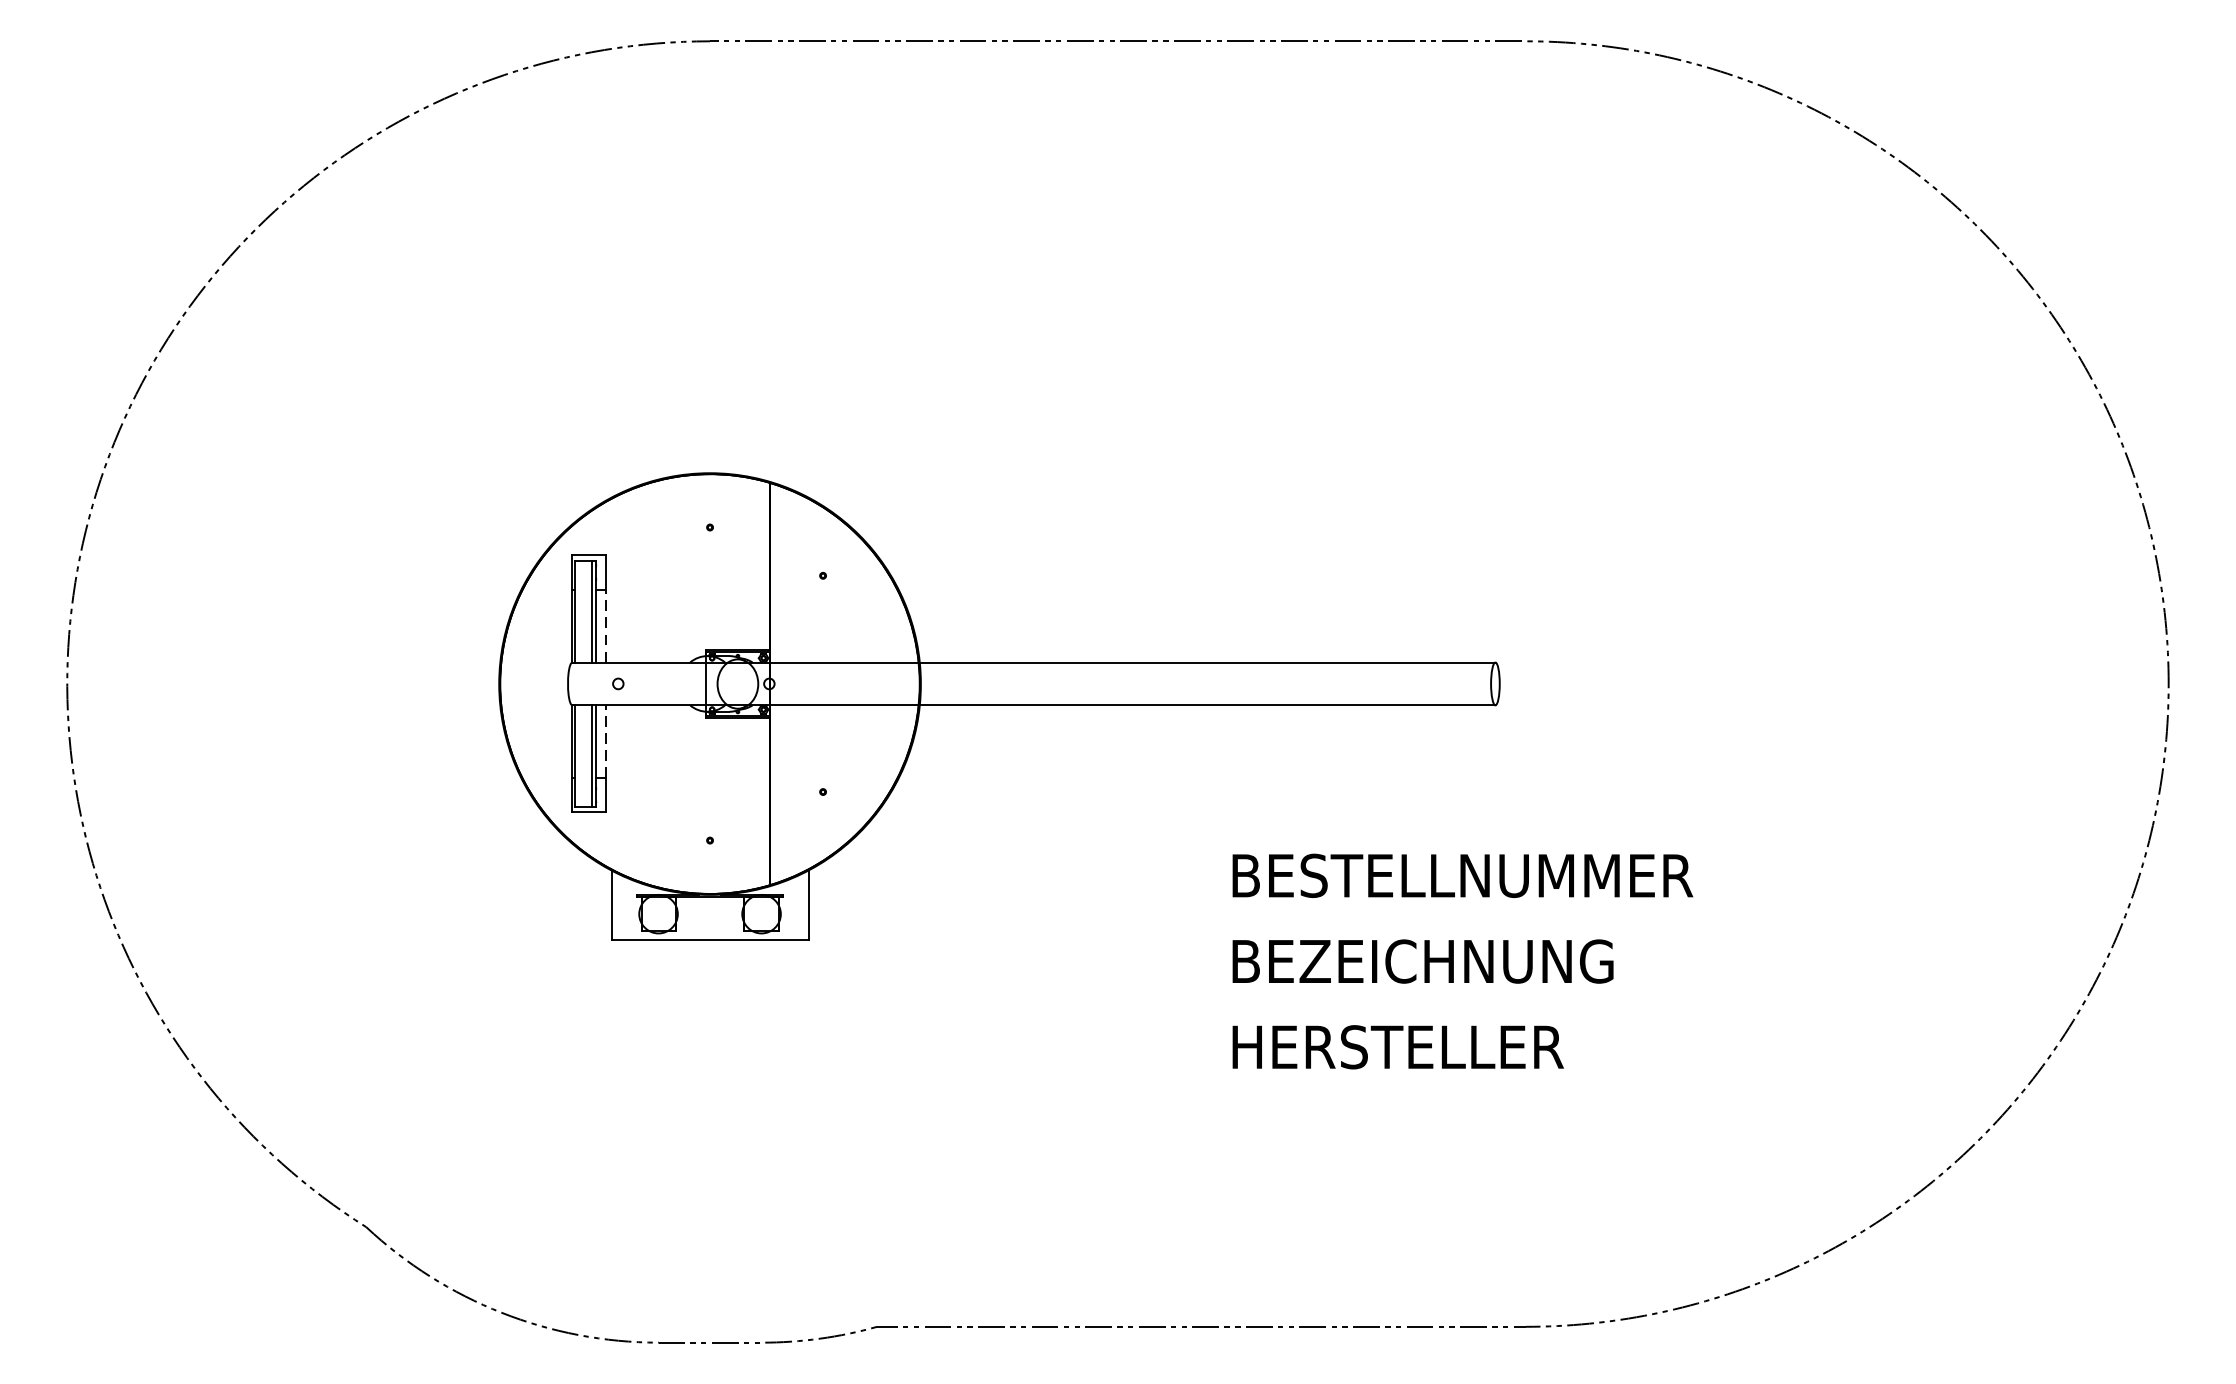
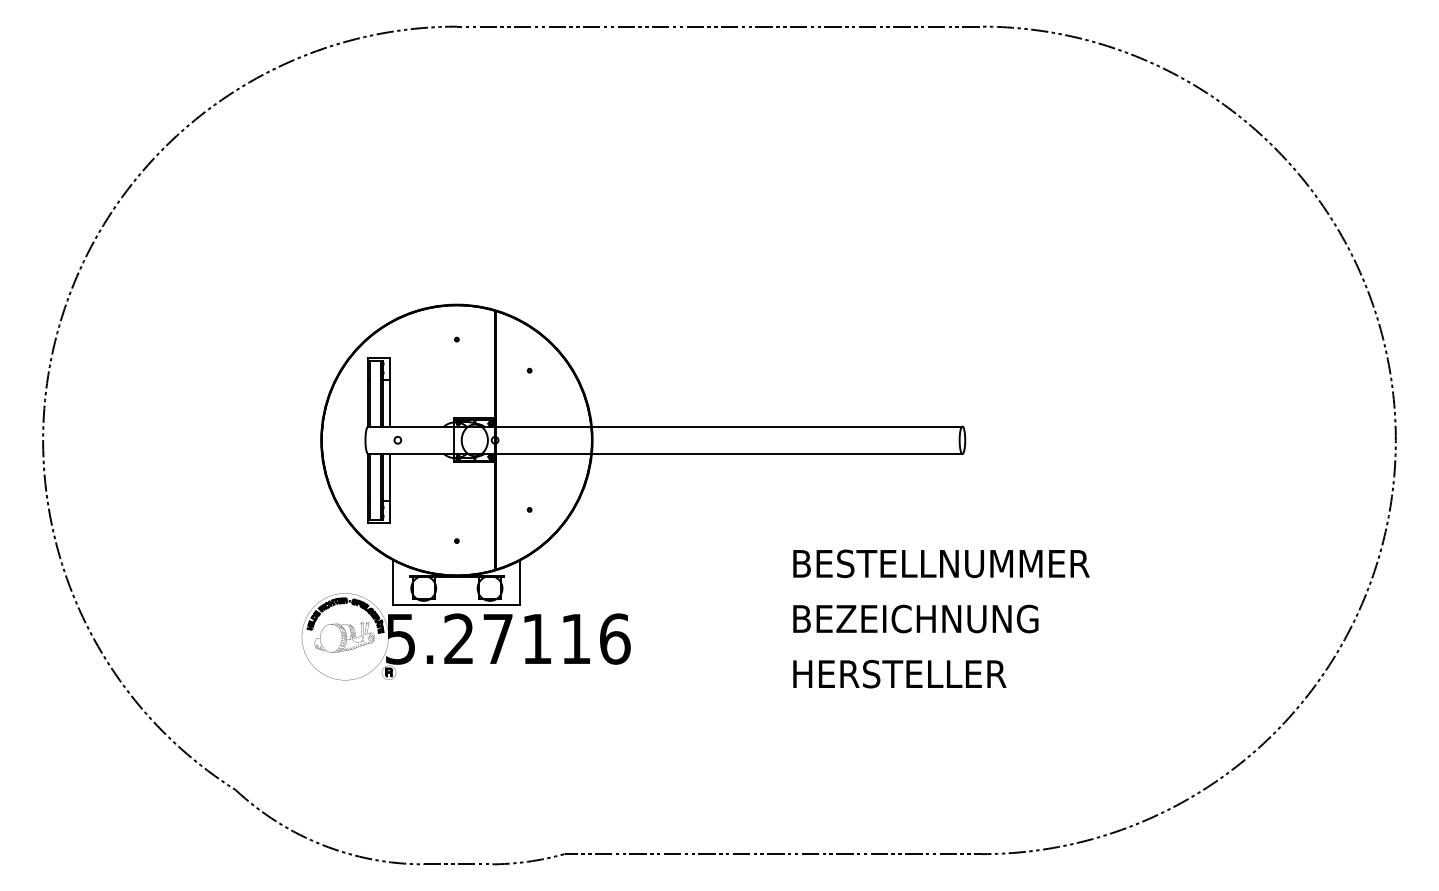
line: (605, 625) -> (389, 402), dashed -> solid
line: (605, 741) -> (389, 477), dashed -> solid
part: (723, 988) -> (465, 636), added

